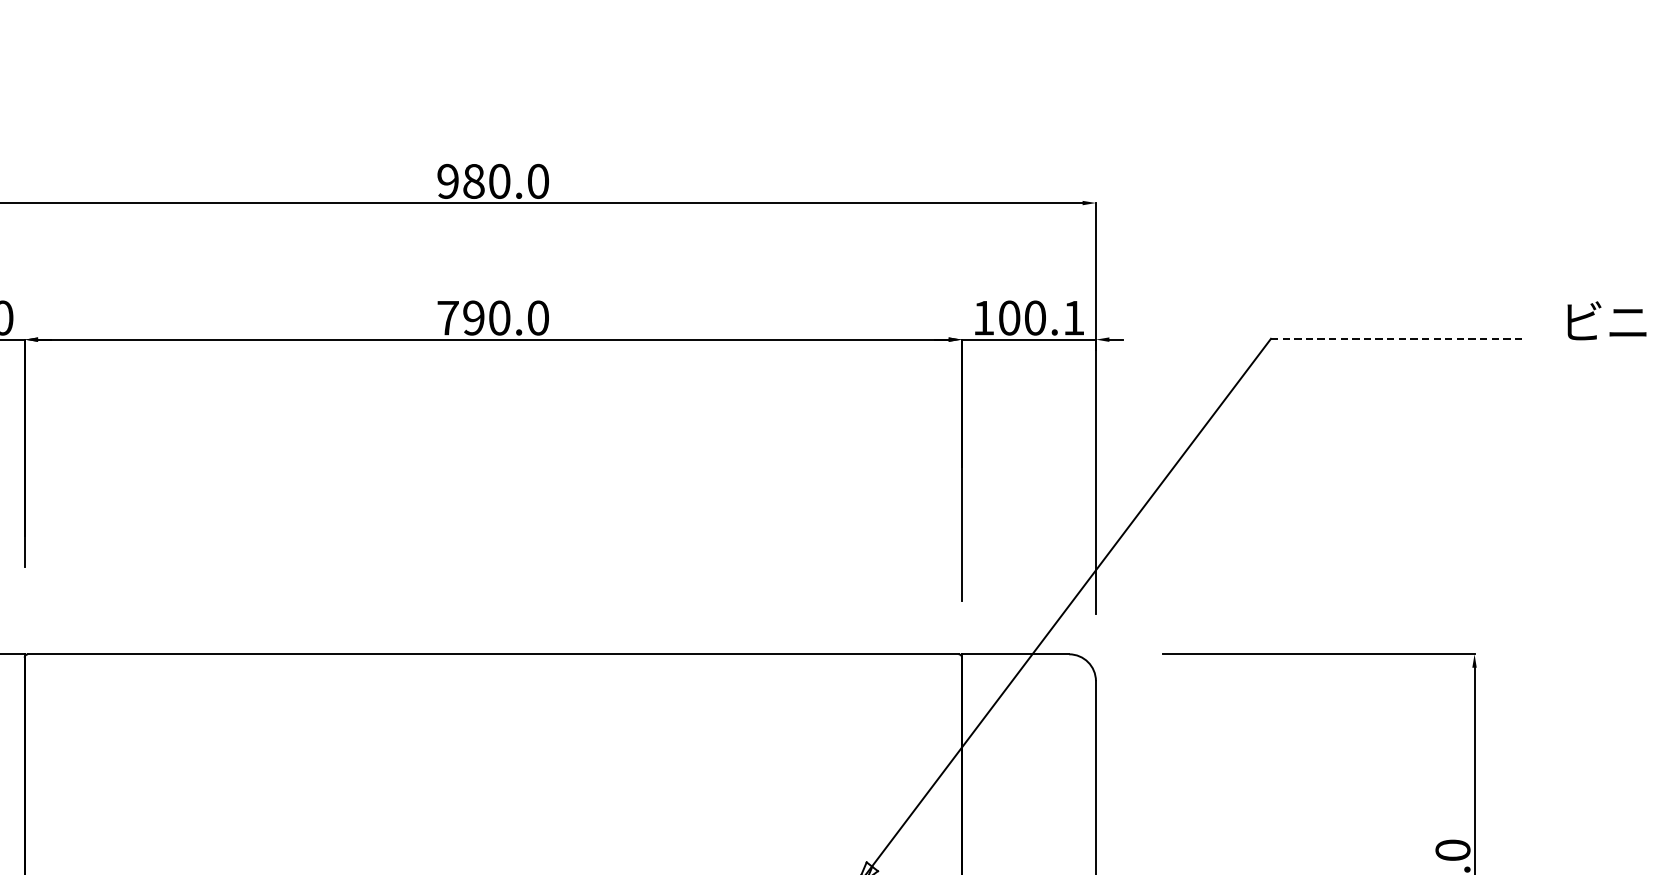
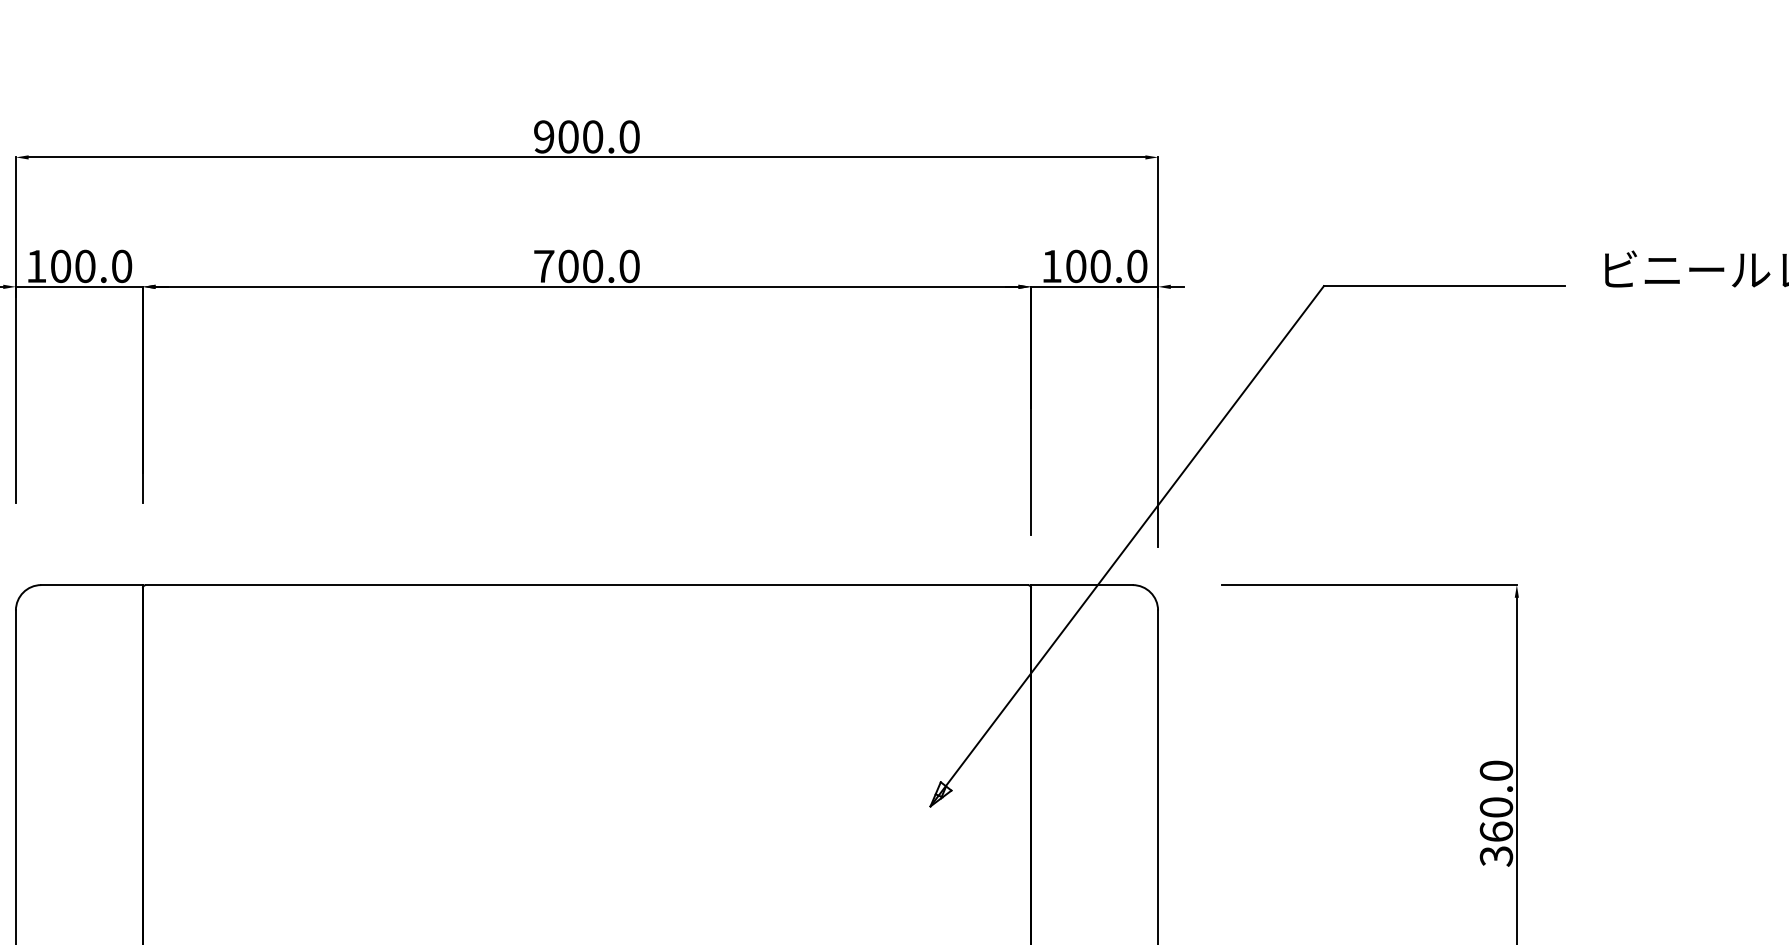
text: (473, 180) -> (568, 136), 980.0 -> 900.0
text: (473, 318) -> (568, 266), 790.0 -> 700.0
text: (1074, 318) -> (1137, 266), 100.1 -> 100.0
line: (1398, 339) -> (1444, 286), dashed -> solid

